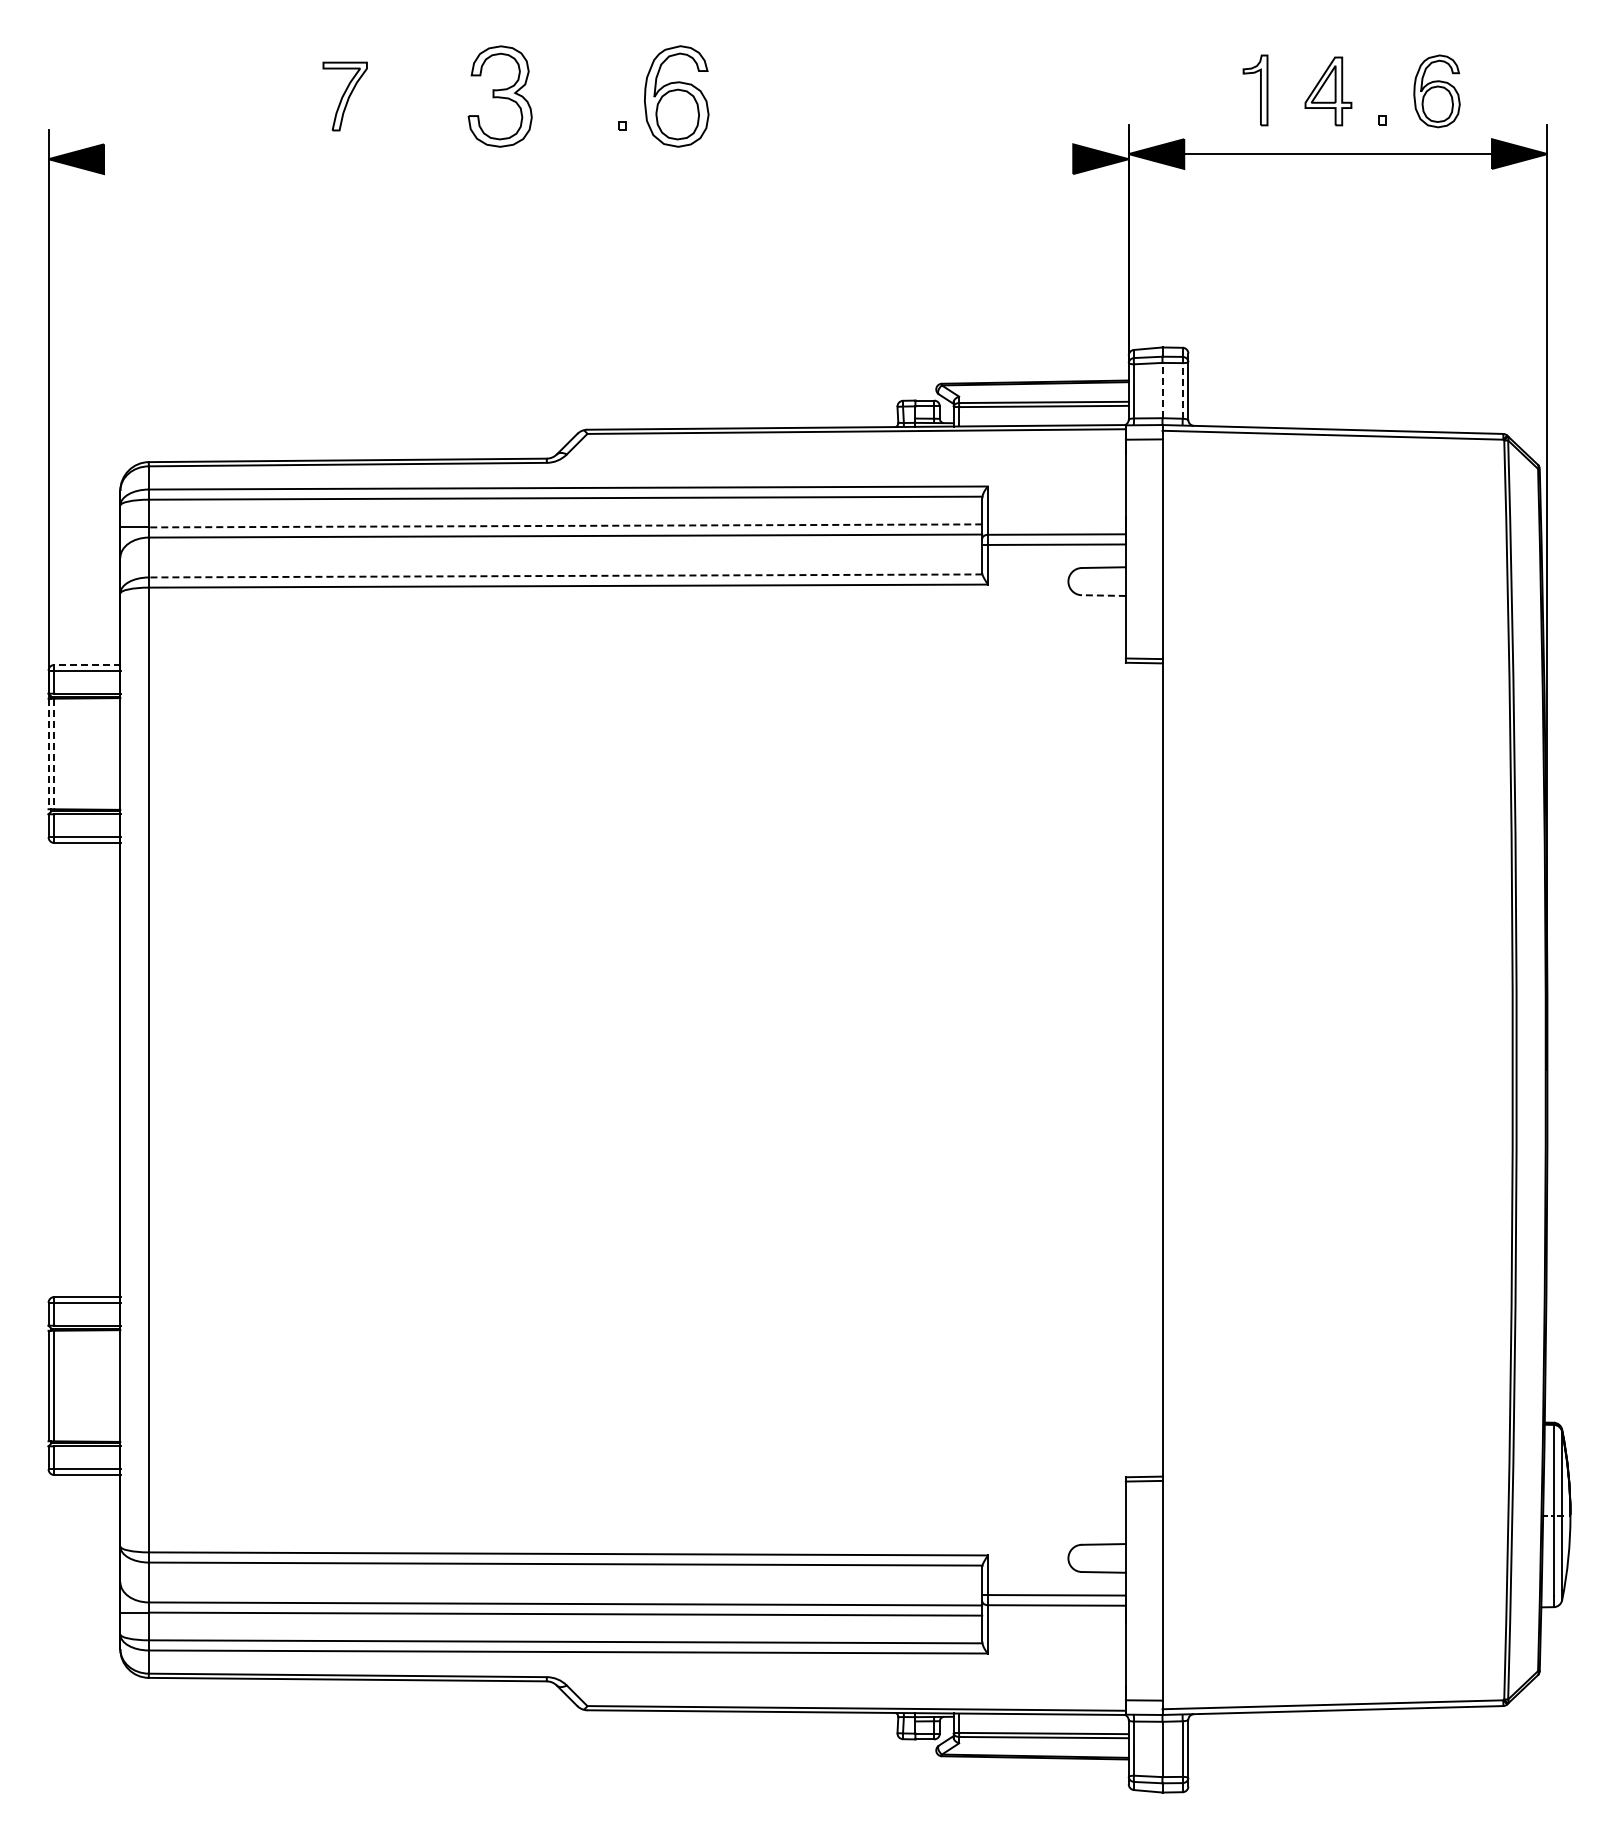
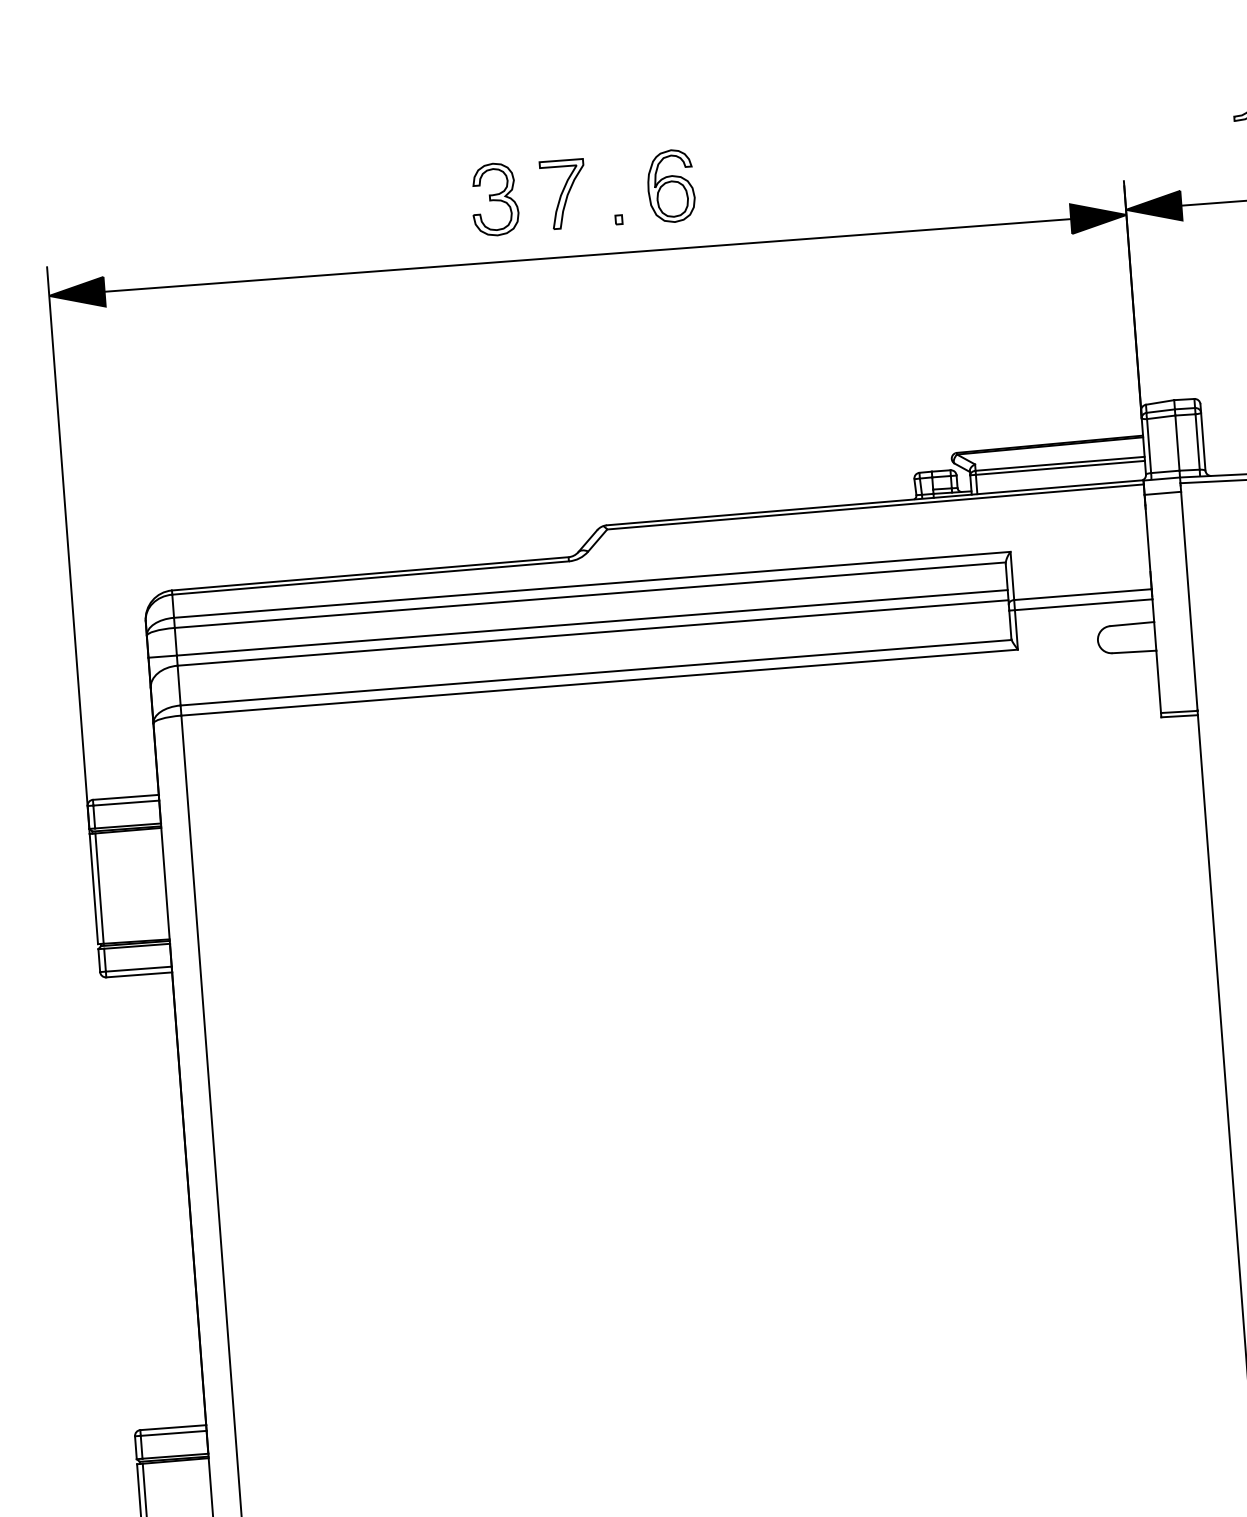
part: (344, 96) -> (563, 194), moved
part: (499, 96) -> (494, 199), size x0.71
part: (676, 96) -> (670, 186), size x0.71
line: (588, 159) -> (587, 255), added
line: (1162, 390) -> (1177, 443), dashed -> solid
line: (1182, 390) -> (1197, 441), dashed -> solid
line: (565, 525) -> (592, 622), dashed -> solid
line: (565, 575) -> (595, 672), dashed -> solid
line: (1103, 595) -> (1133, 651), dashed -> solid
line: (86, 664) -> (125, 796), dashed -> solid
line: (48, 754) -> (93, 889), dashed -> solid
line: (54, 754) -> (99, 889), dashed -> solid

